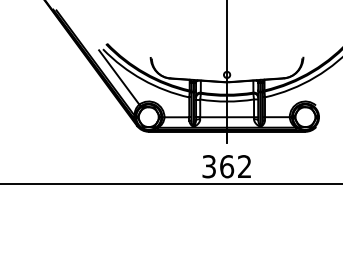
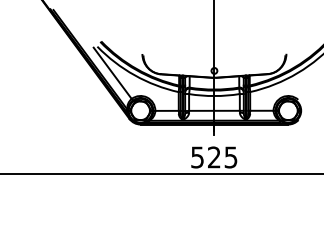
text: (227, 166) -> (214, 157), 362 -> 525

